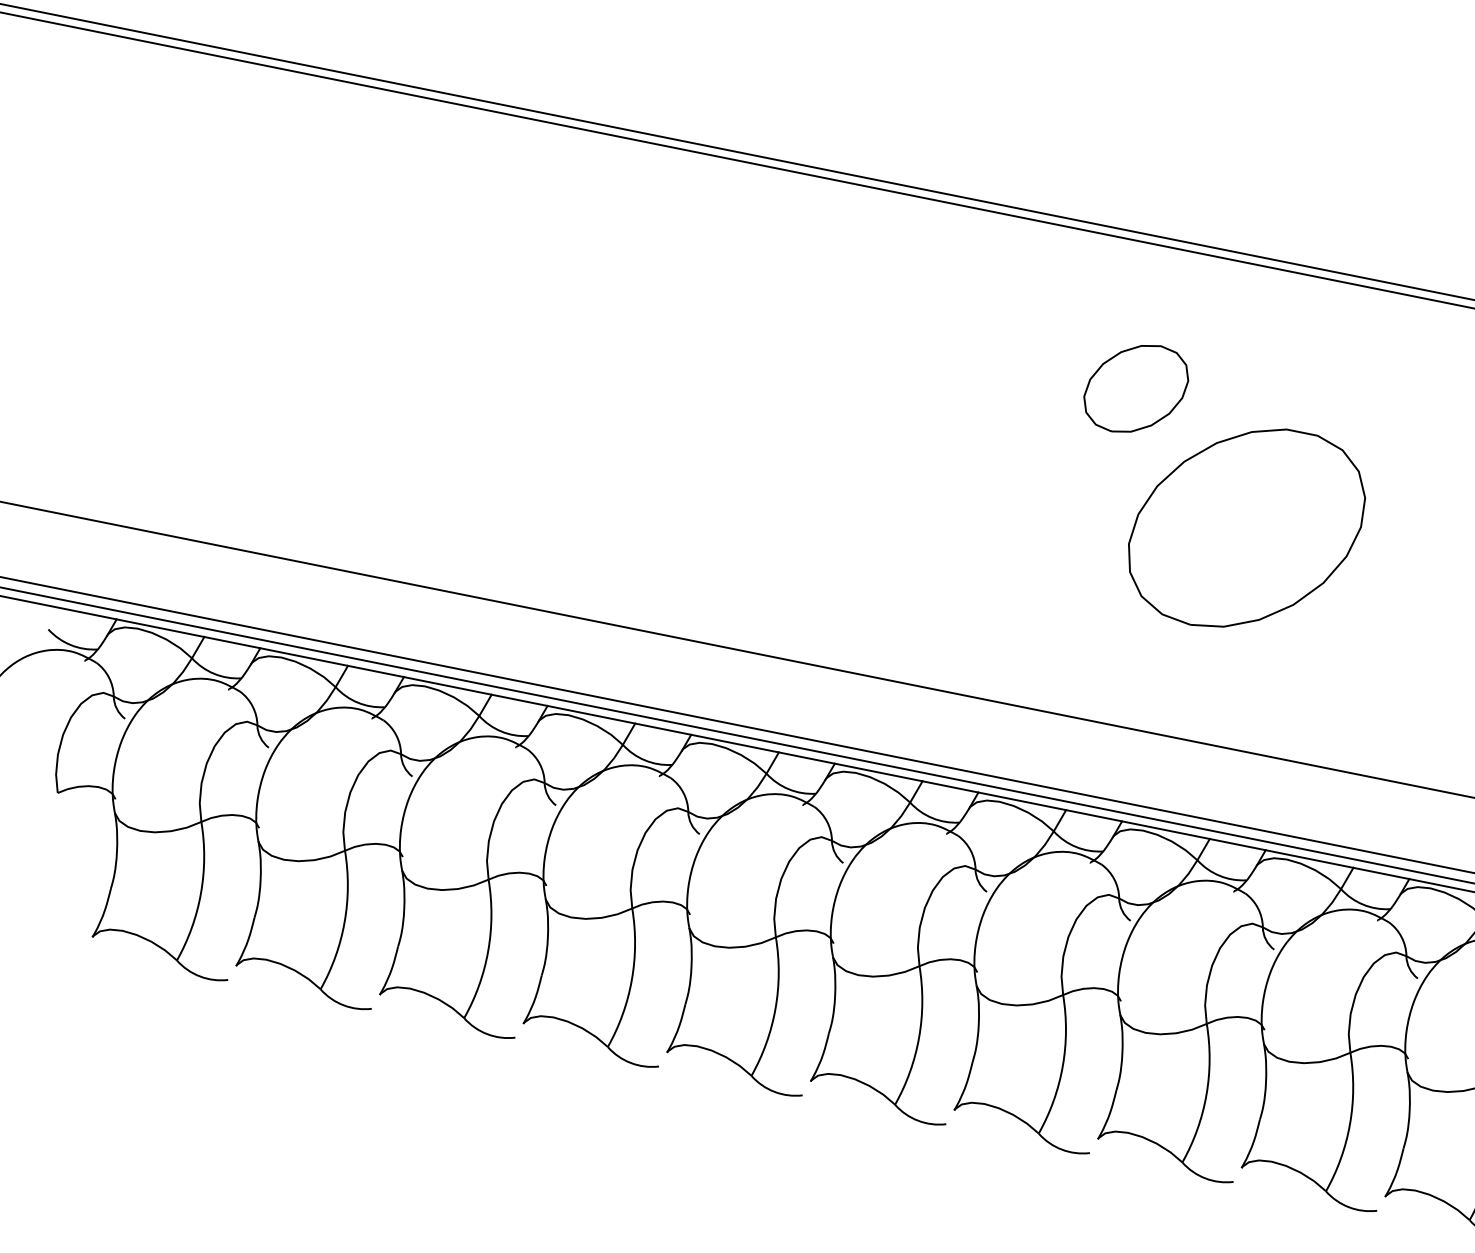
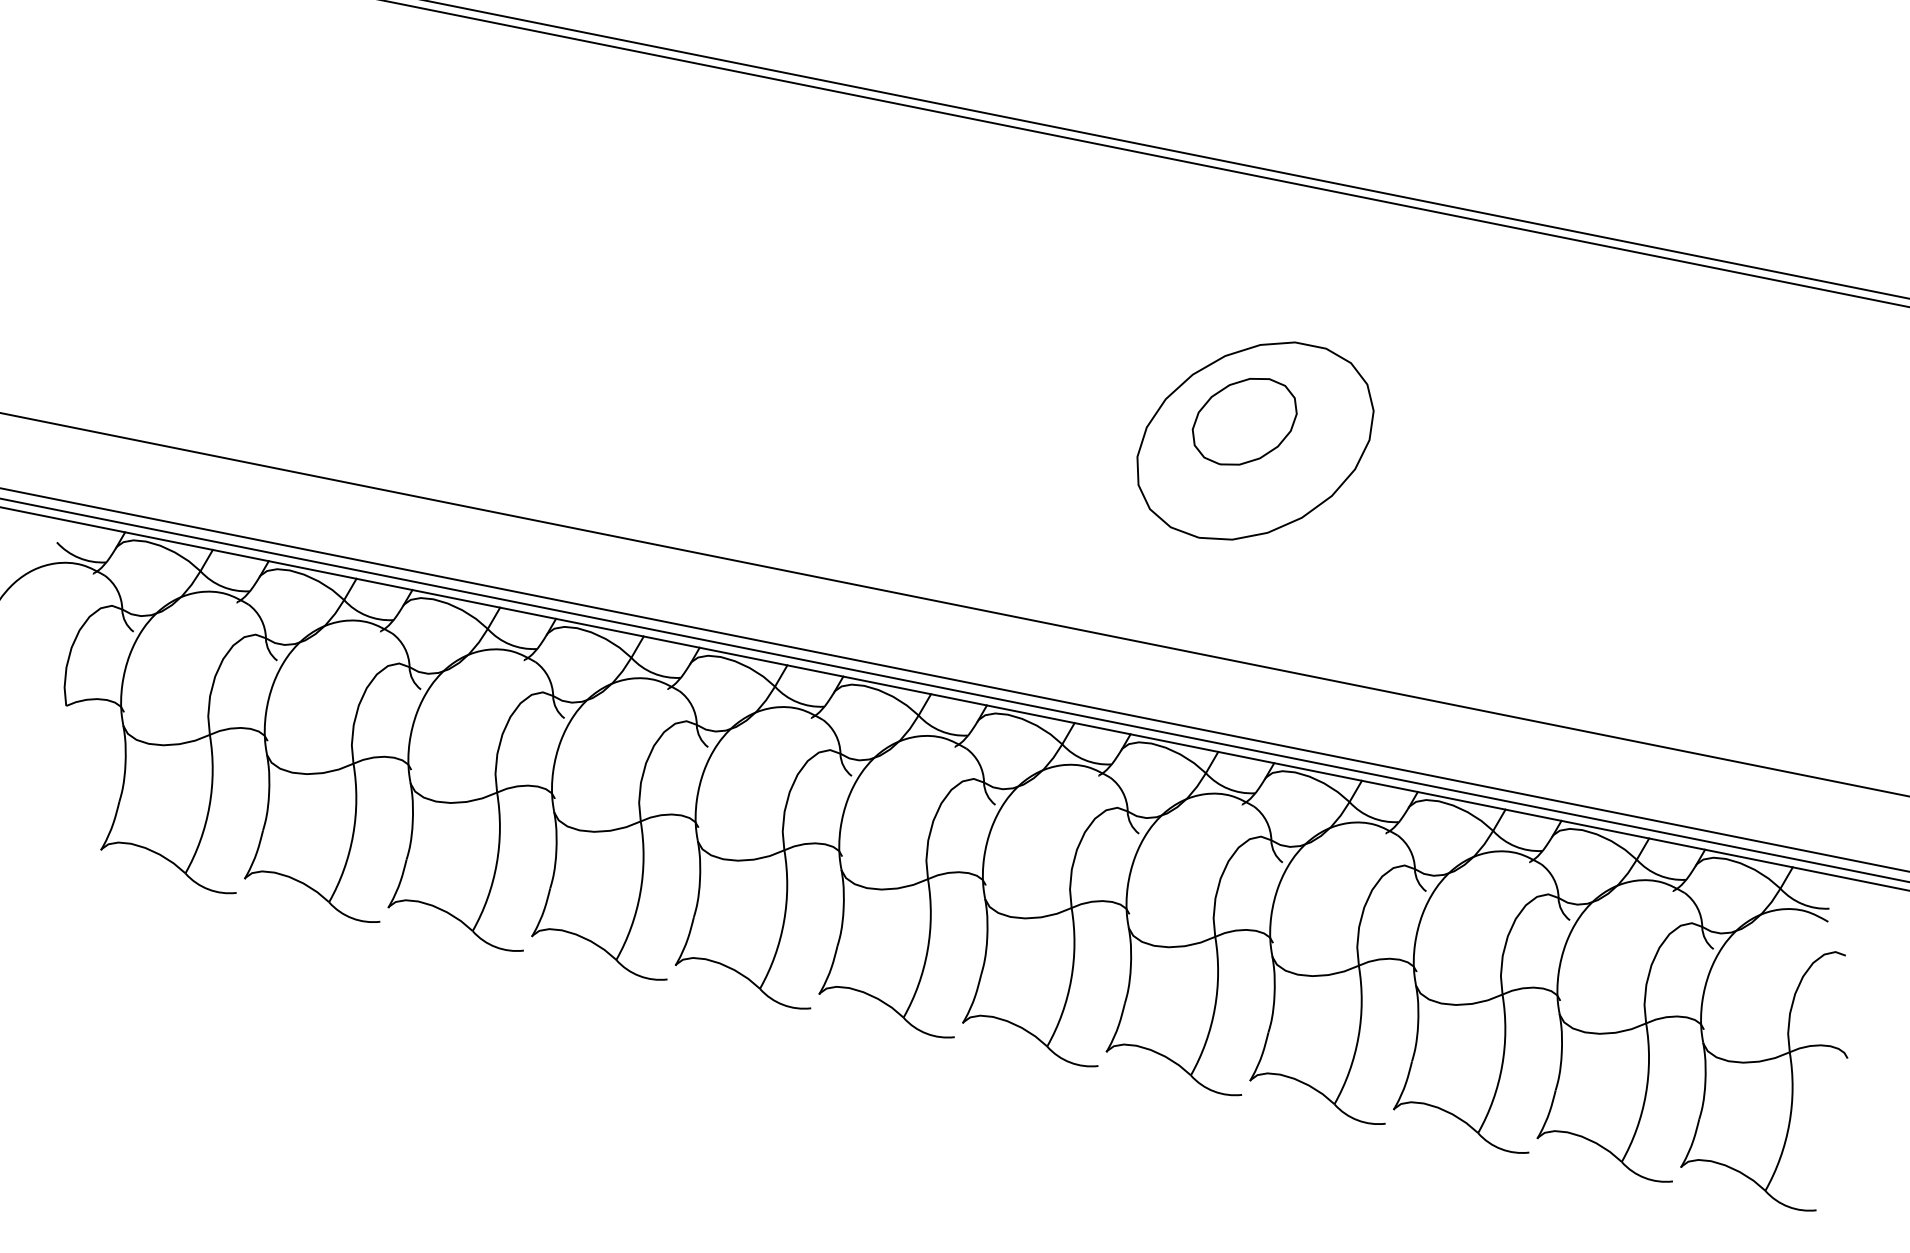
part: (1136, 388) -> (1244, 421), moved

